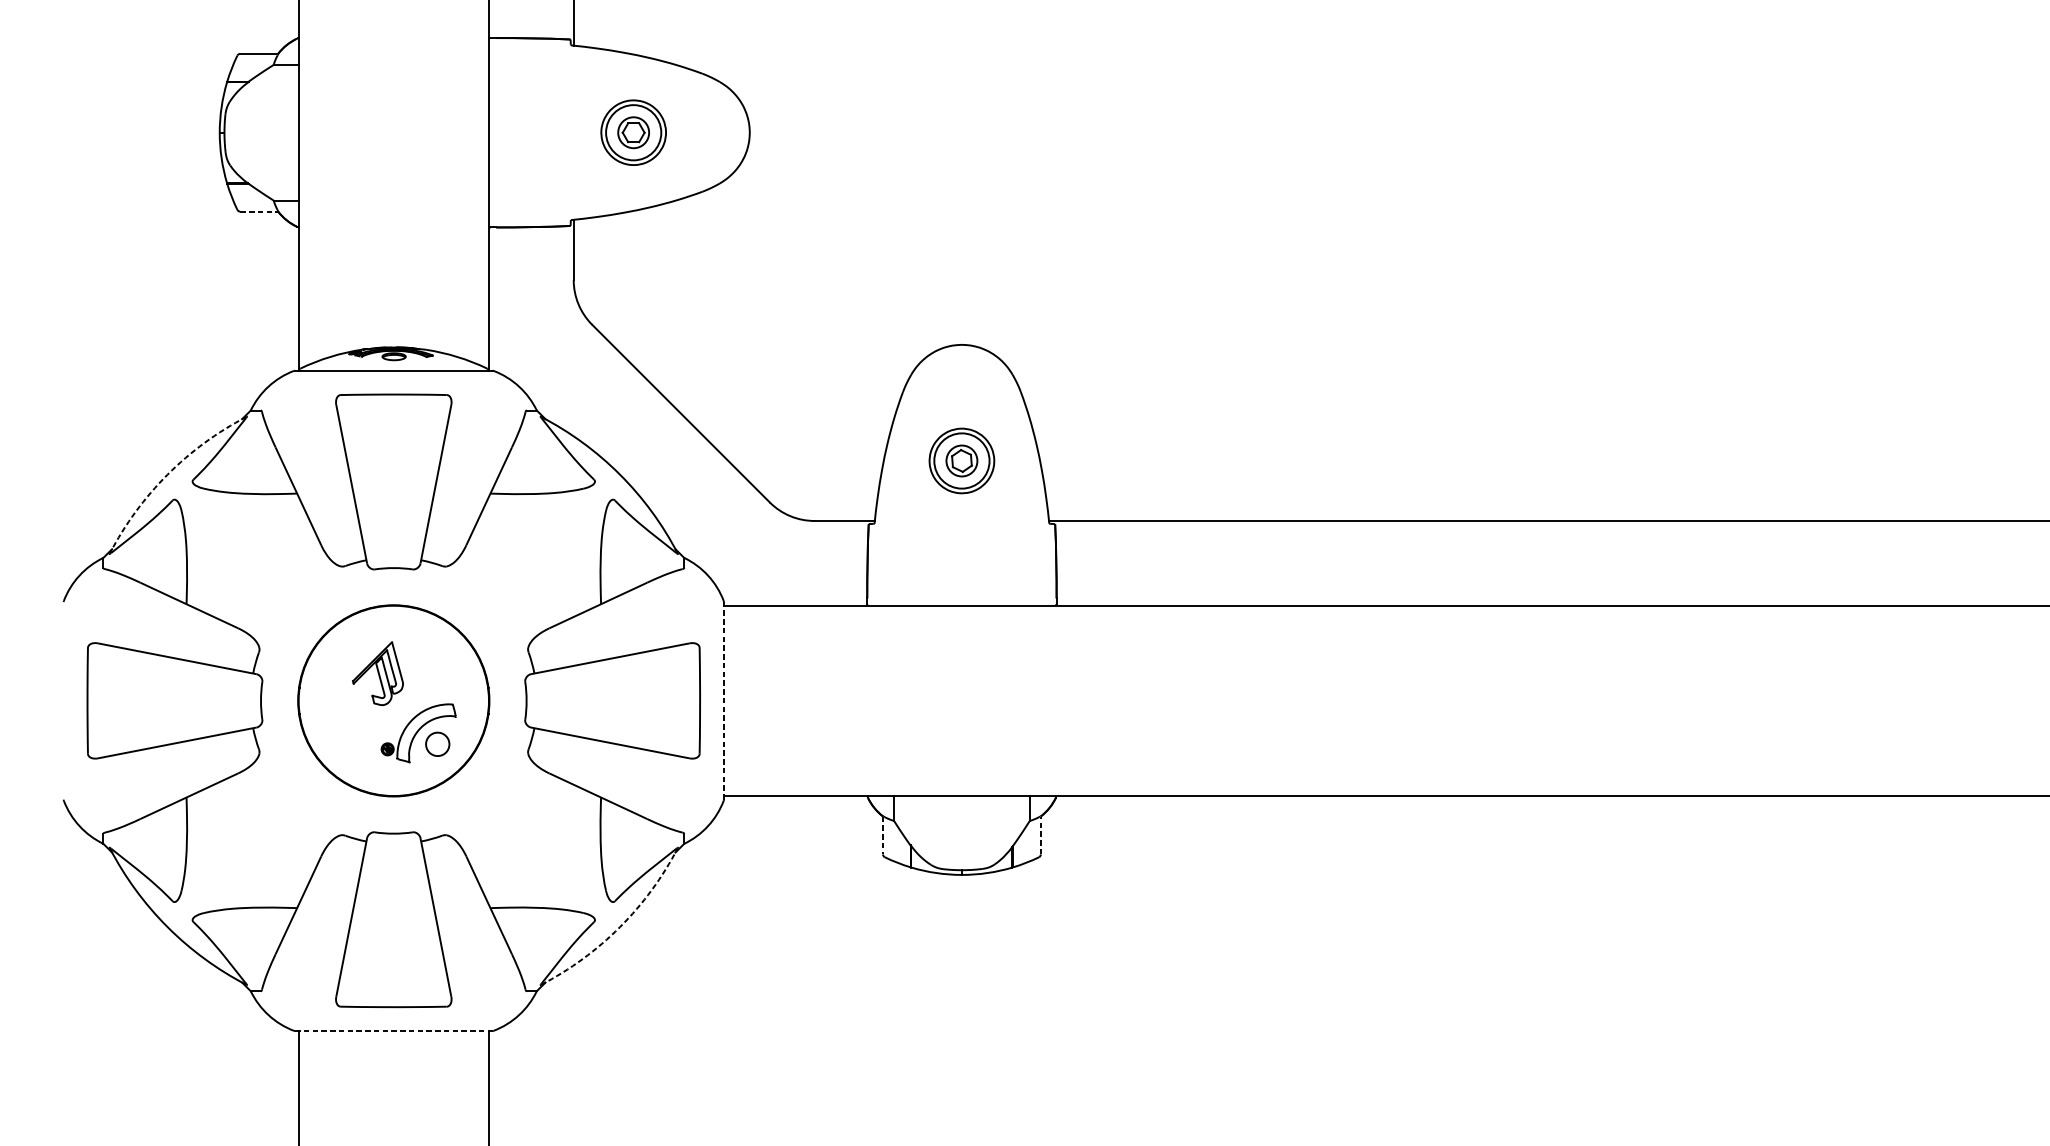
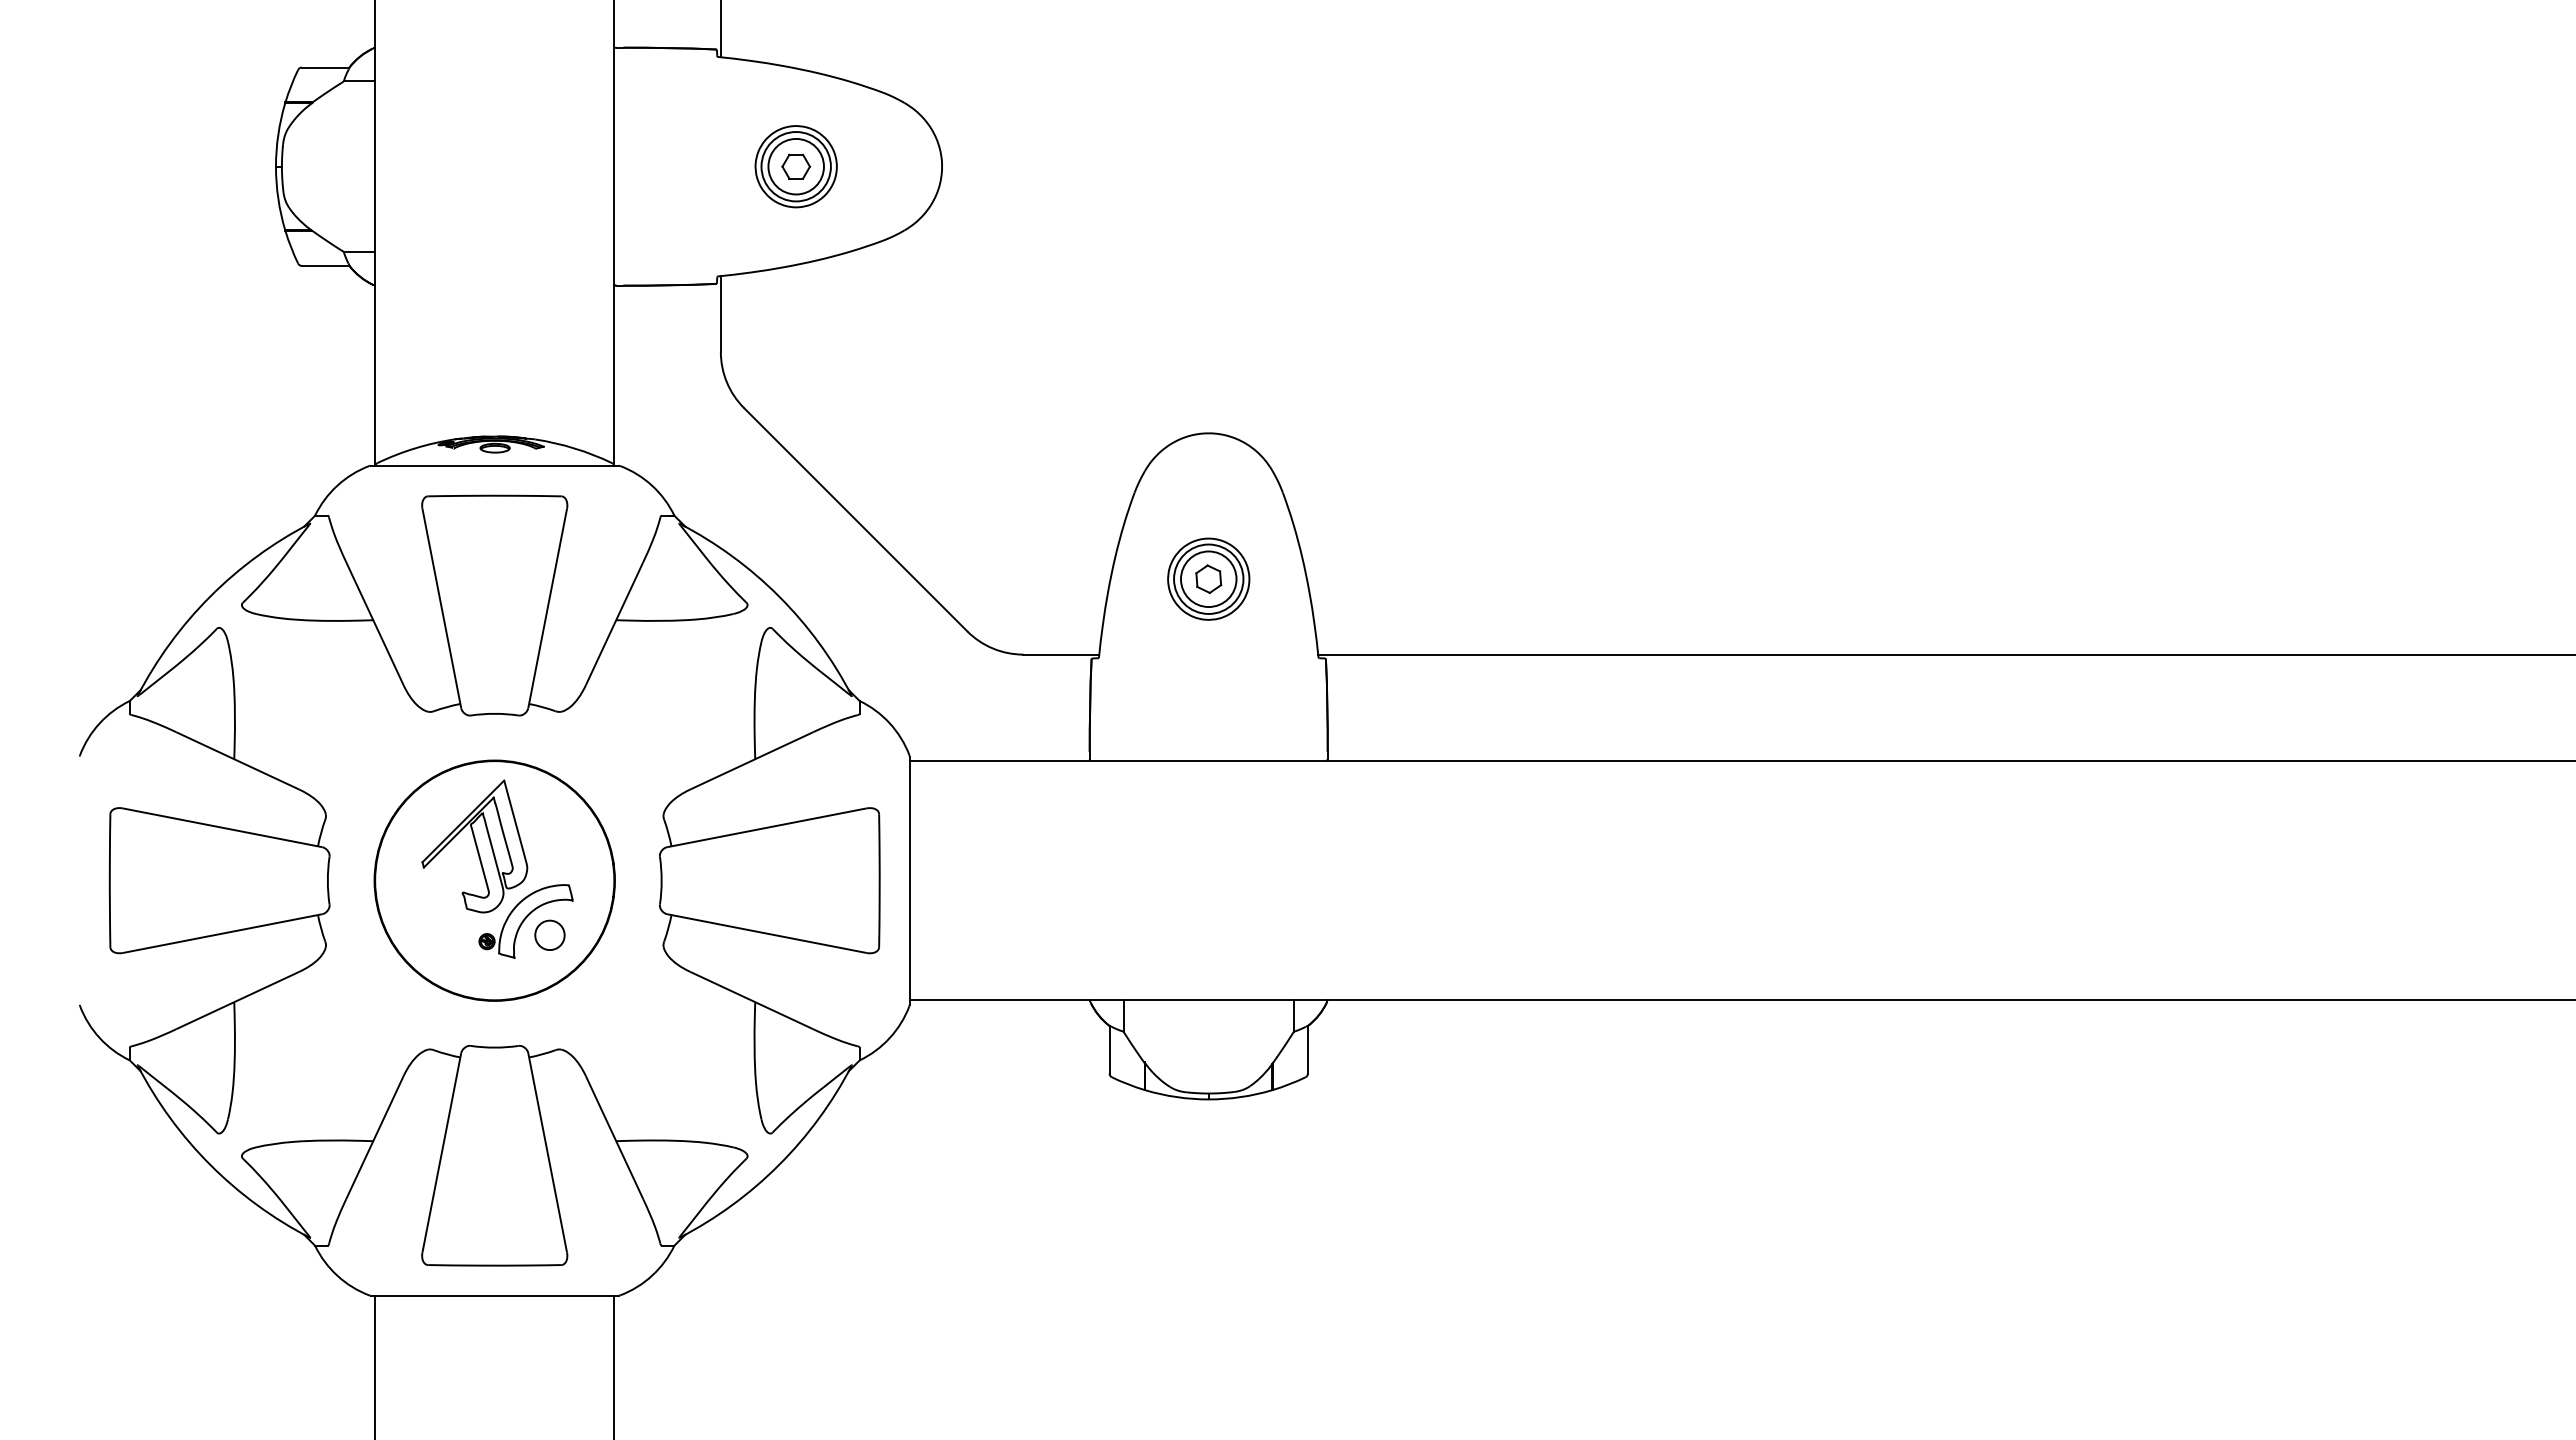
circle: (633, 132) -> (795, 166), size x1.43
line: (259, 211) -> (325, 265), dashed -> solid
circle: (961, 461) -> (1208, 579), size x1.43
arc: (167, 474) -> (210, 596), dashed -> solid
part: (377, 673) -> (474, 846), size x1.67
line: (723, 700) -> (909, 880), dashed -> solid
line: (882, 835) -> (1109, 1049), dashed -> solid
line: (1040, 835) -> (1307, 1049), dashed -> solid
arc: (620, 927) -> (779, 1165), dashed -> solid
line: (394, 1030) -> (495, 1295), dashed -> solid

